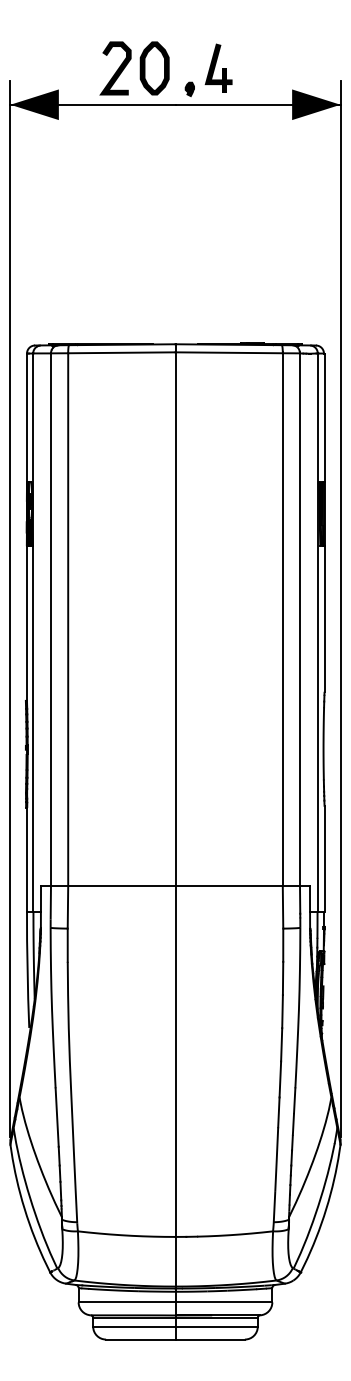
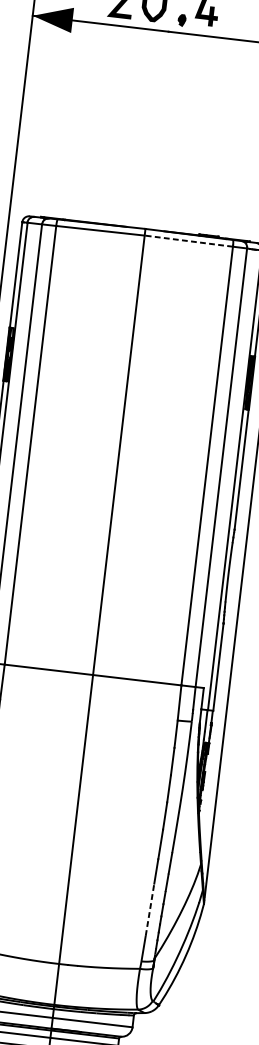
line: (229, 352) -> (189, 240), solid -> dashed
line: (276, 1159) -> (149, 910), solid -> dashed

